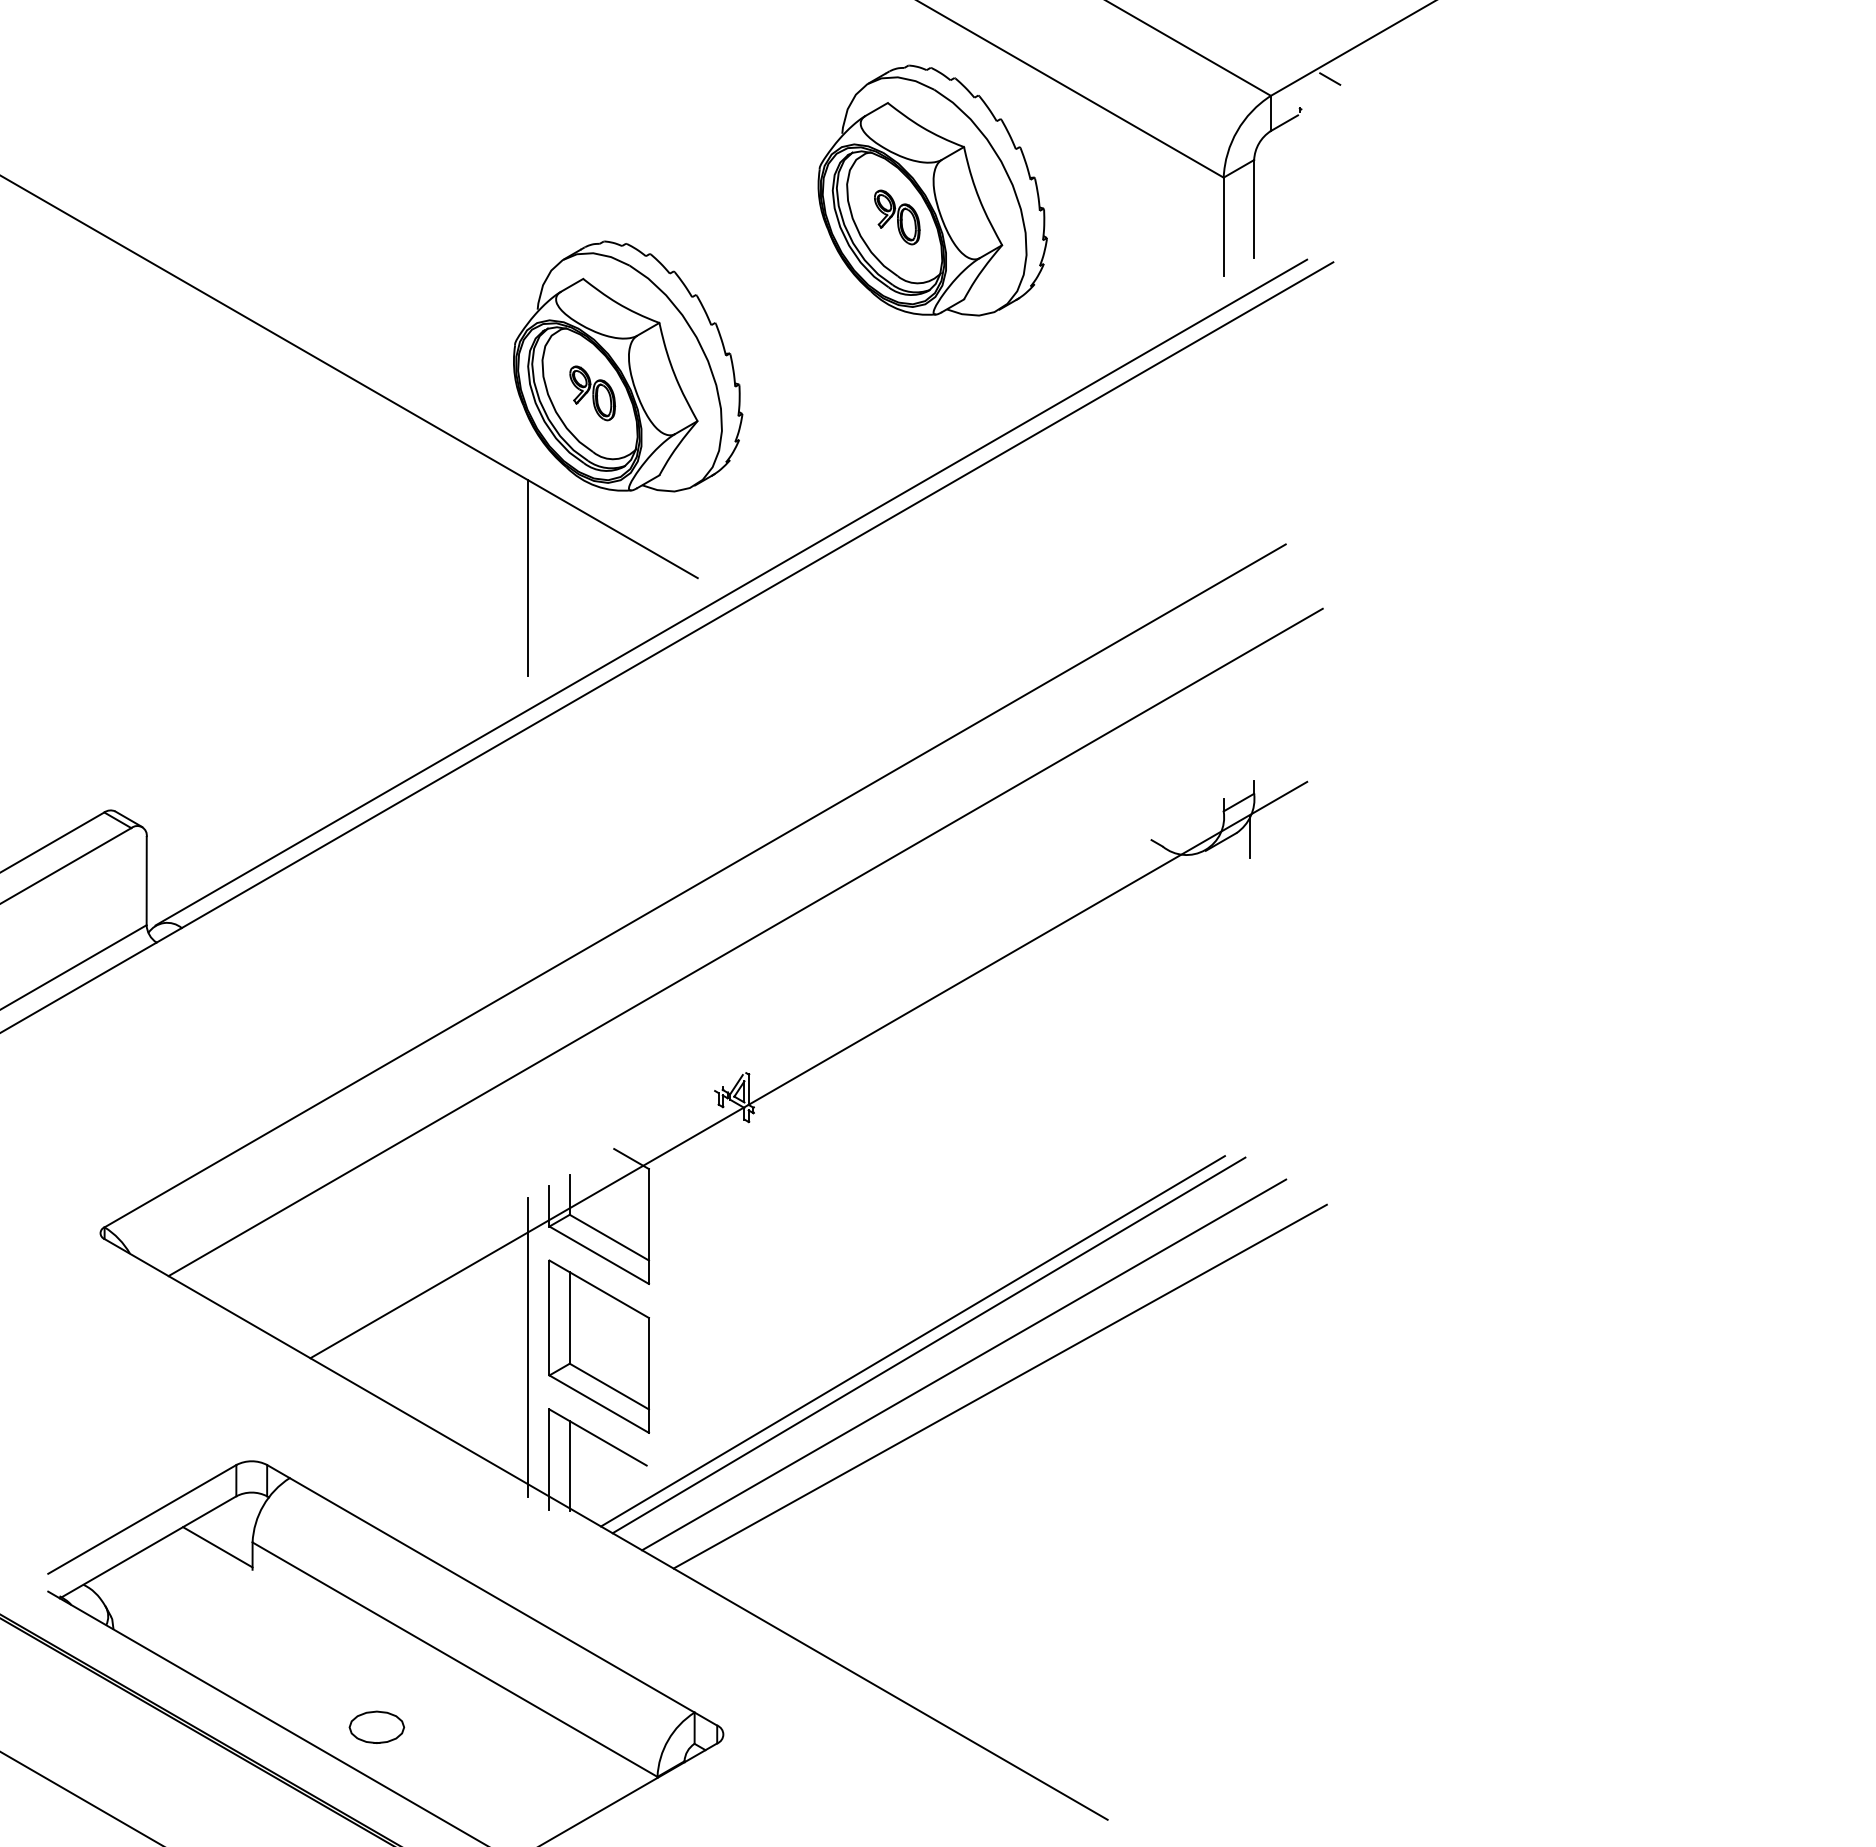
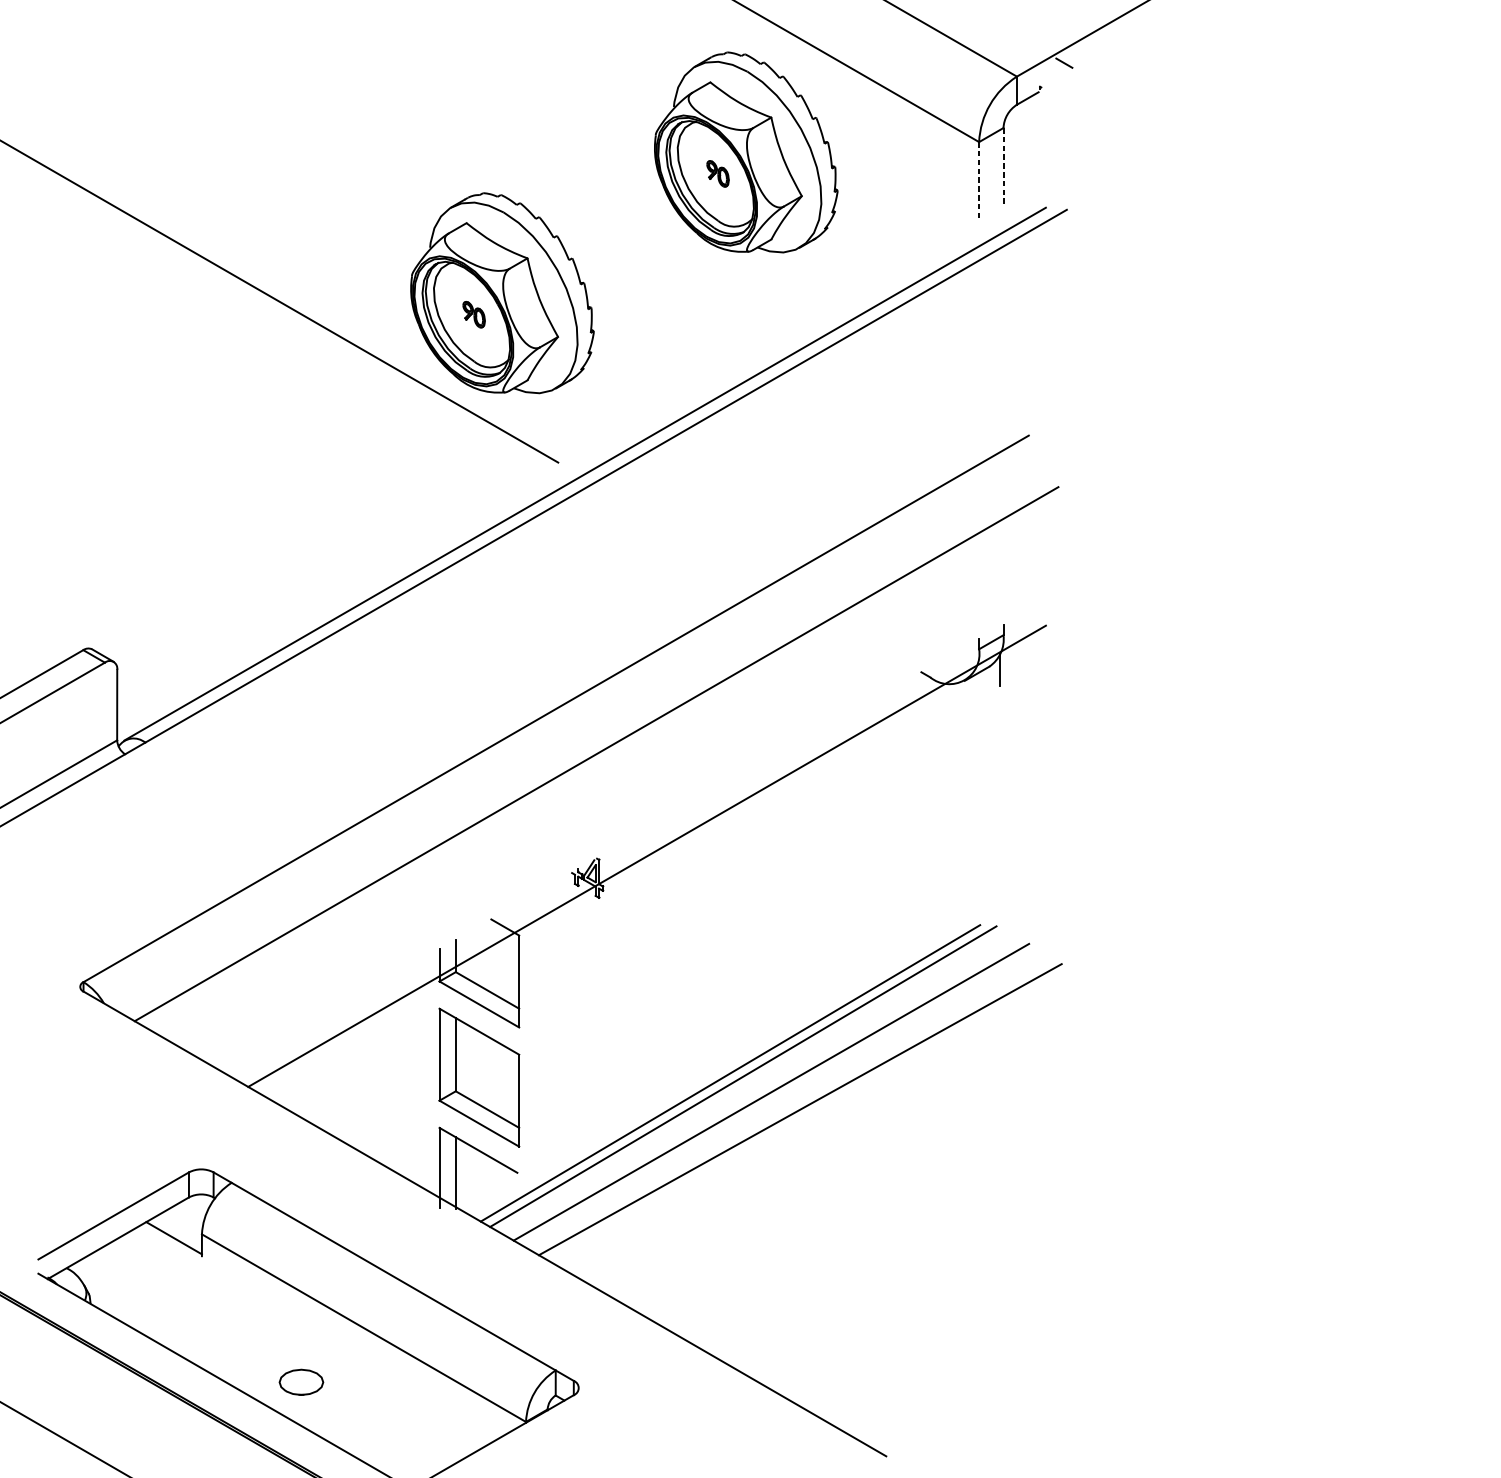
line: (1254, 209) -> (1003, 167), solid -> dashed
part: (897, 217) -> (718, 173), size x0.6
line: (1223, 227) -> (978, 181), solid -> dashed
part: (592, 393) -> (473, 314), size x0.6
line: (528, 577) -> (422, 462), removed
line: (528, 1347) -> (422, 1078), removed

